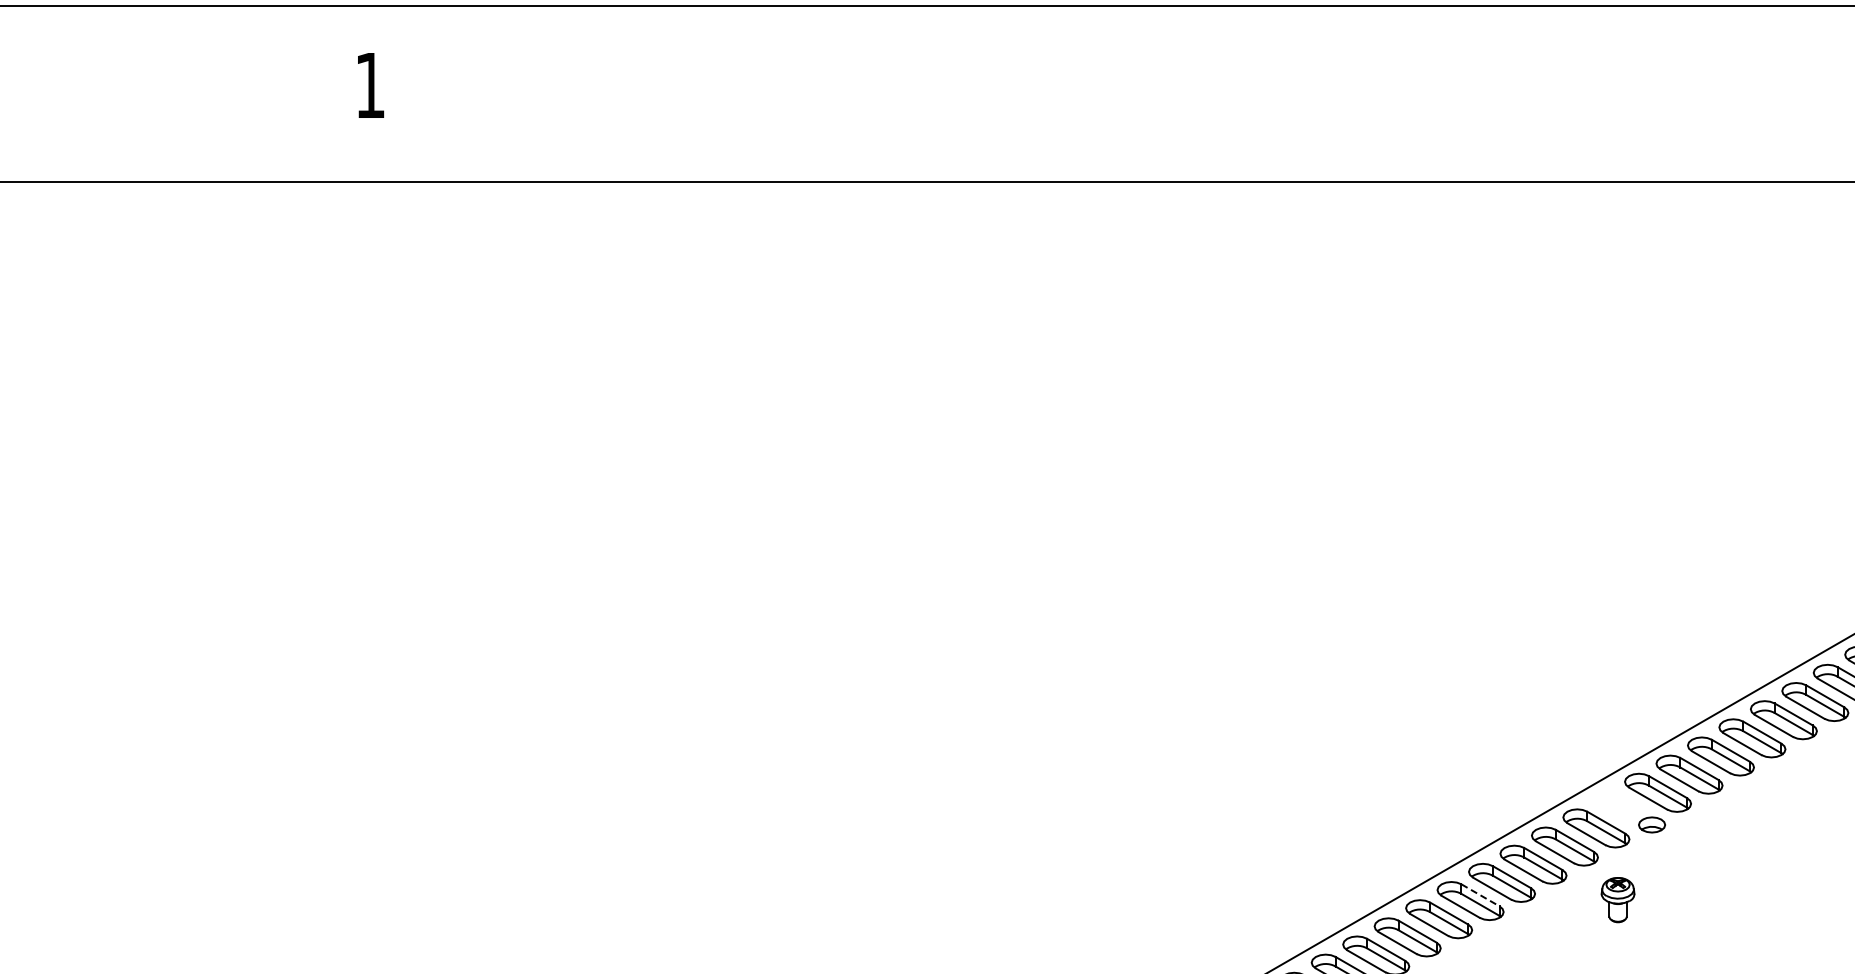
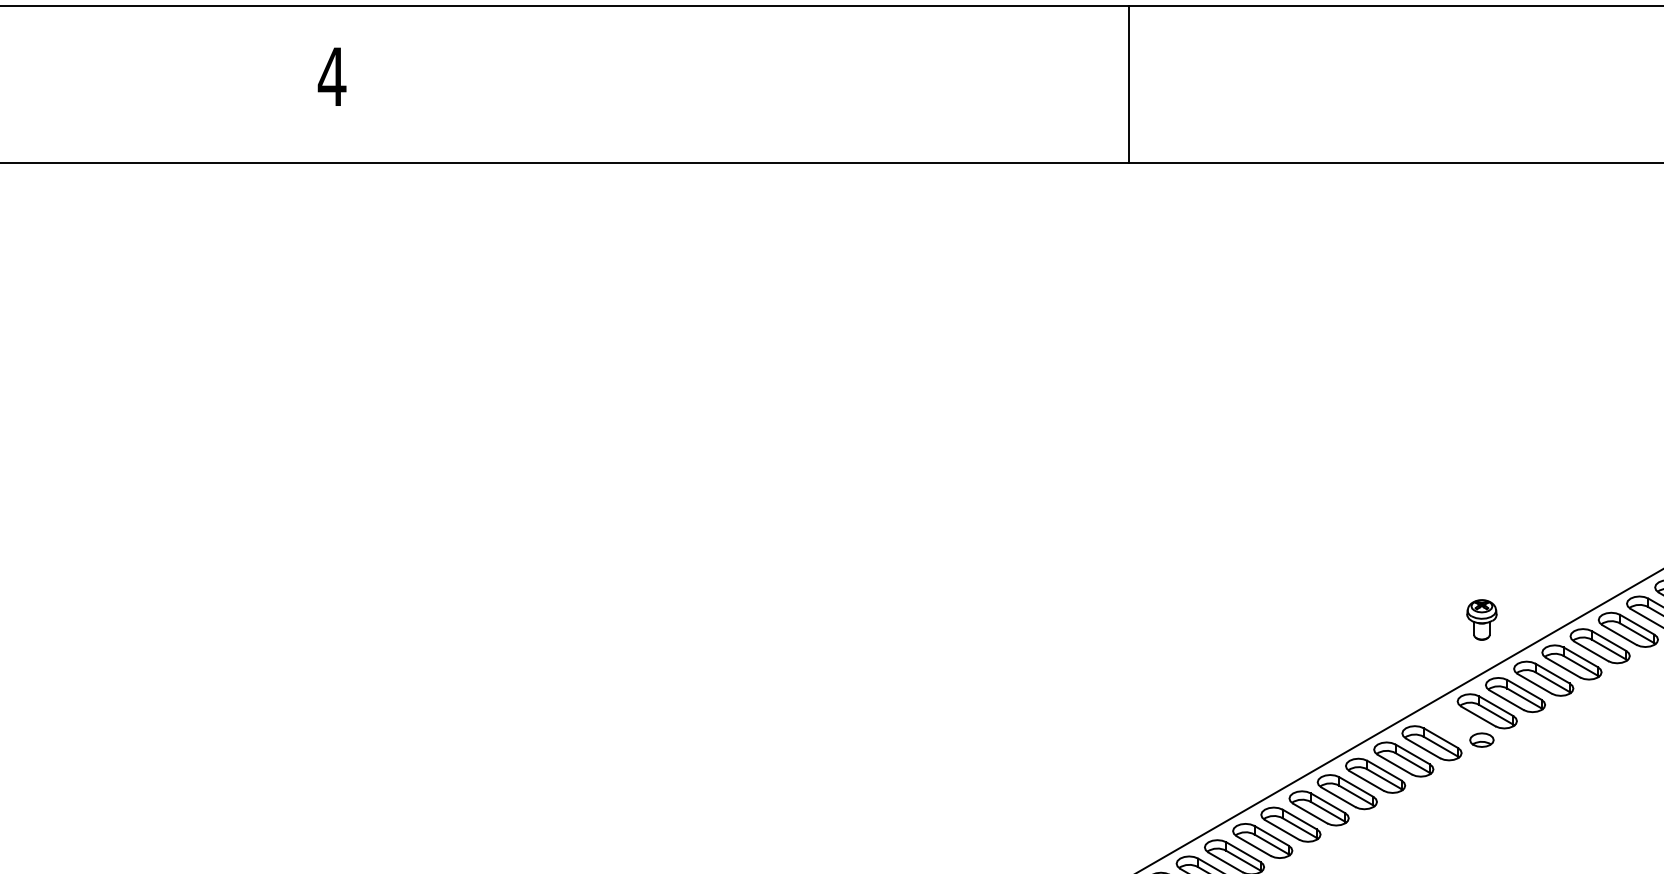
text: (370, 85) -> (332, 76), 1 -> 4
line: (1258, 93) -> (1128, 84), added
line: (1480, 895) -> (1328, 803), dashed -> solid
part: (1617, 900) -> (1481, 620), moved

